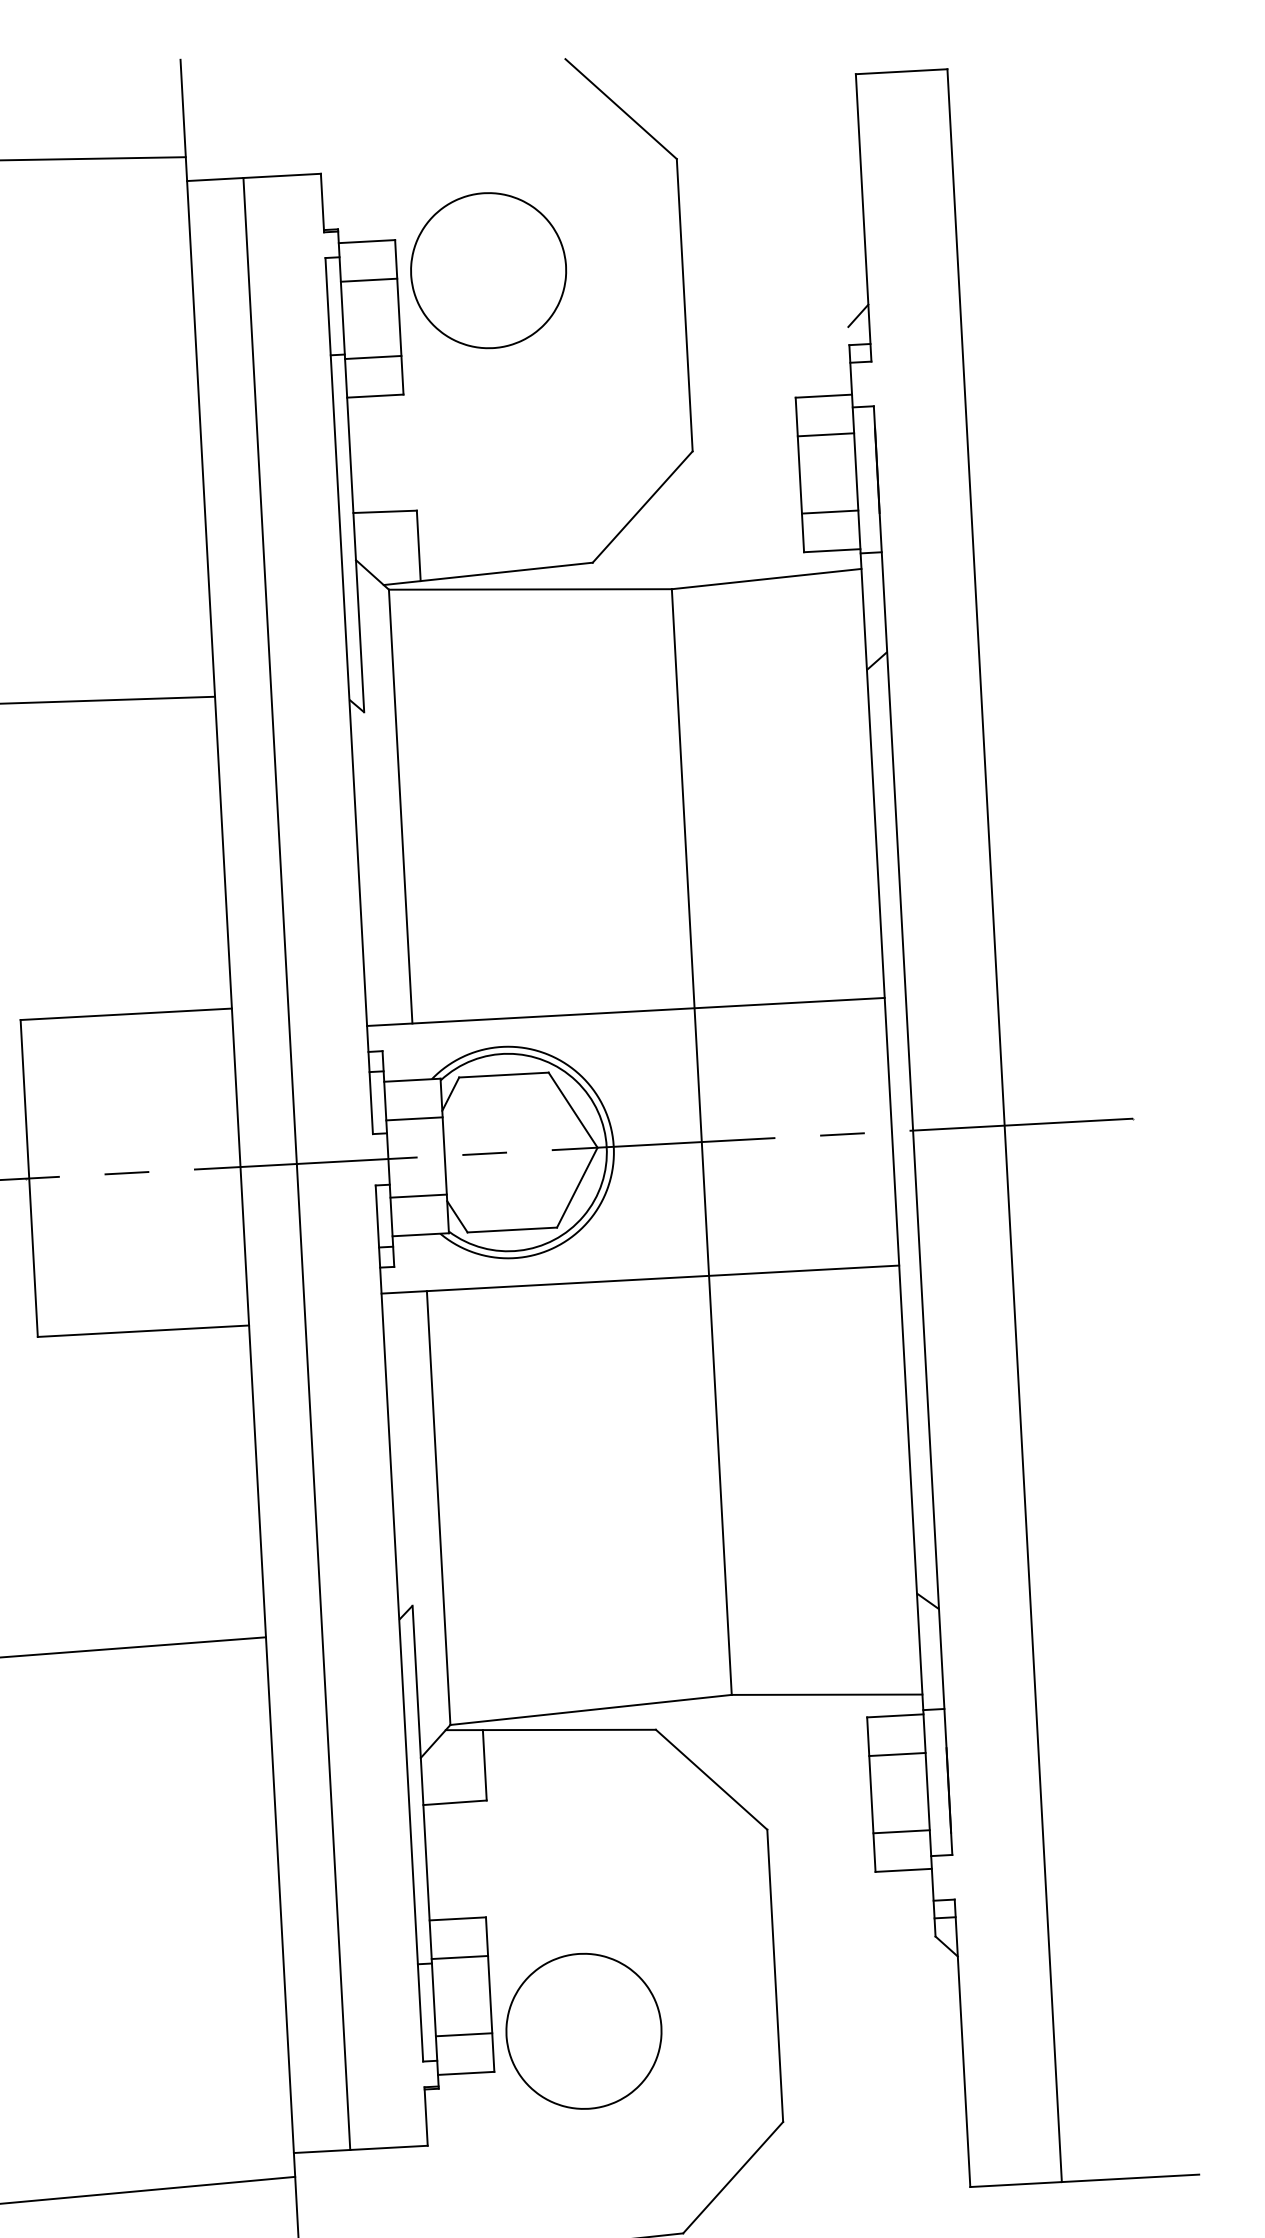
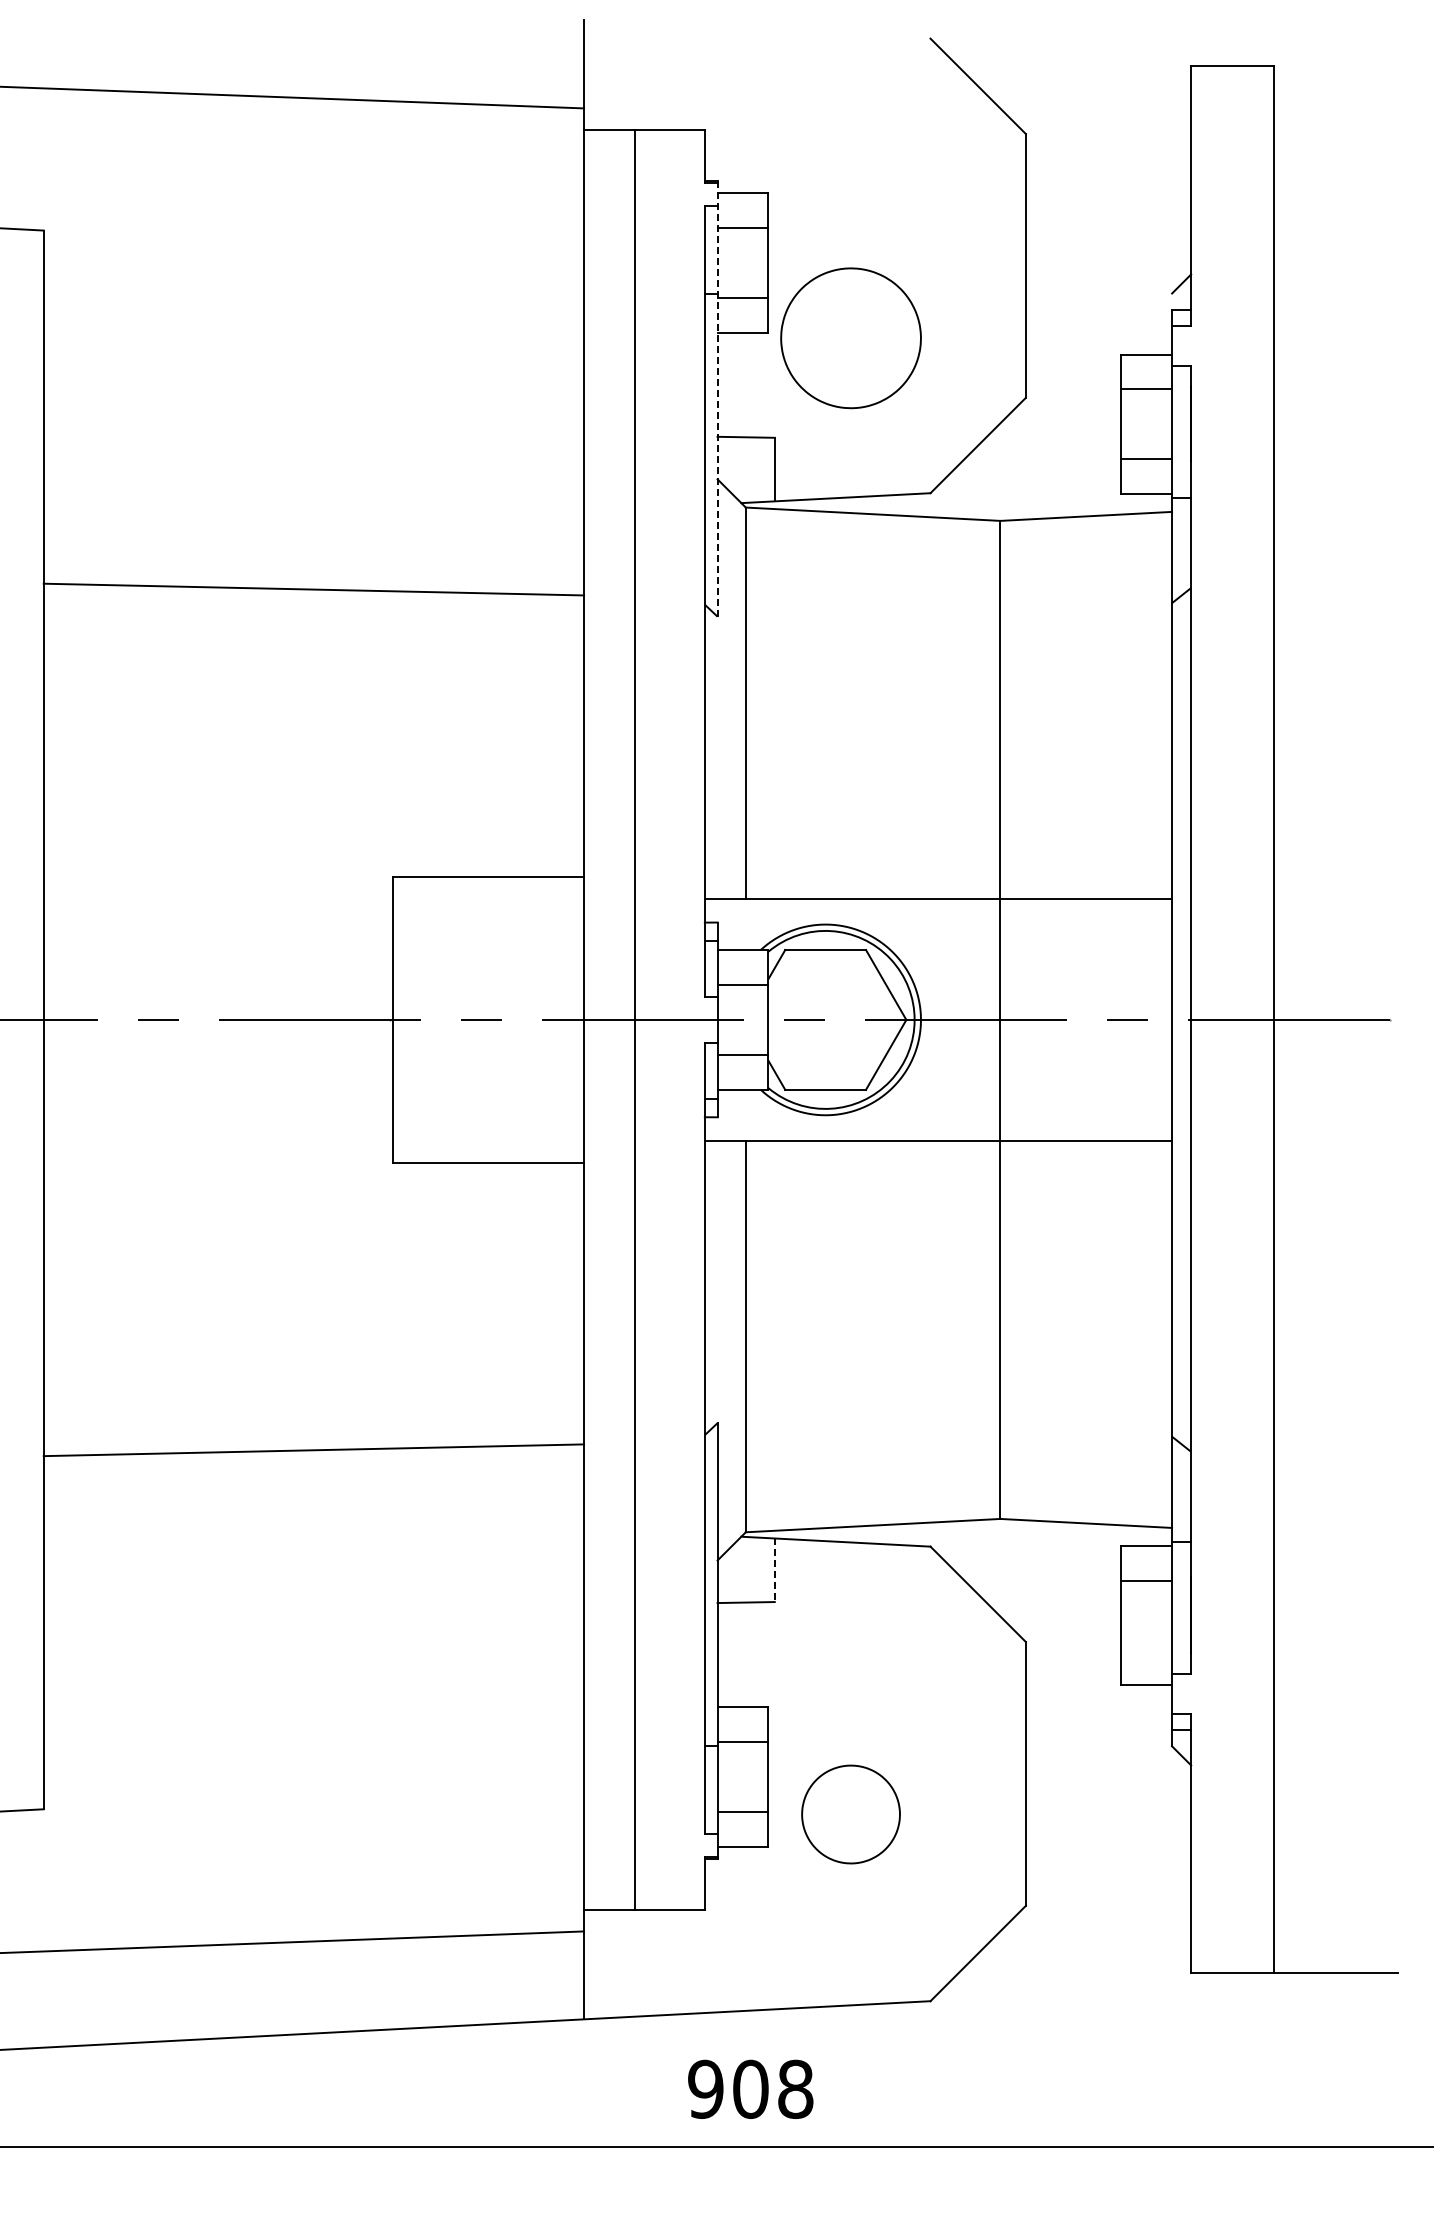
part: (488, 270) -> (850, 338), moved
line: (351, 470) -> (717, 398), solid -> dashed
line: (484, 1765) -> (774, 1570), solid -> dashed
line: (901, 1831) -> (1146, 1650), removed
part: (583, 2031) -> (850, 1814), size x0.7

